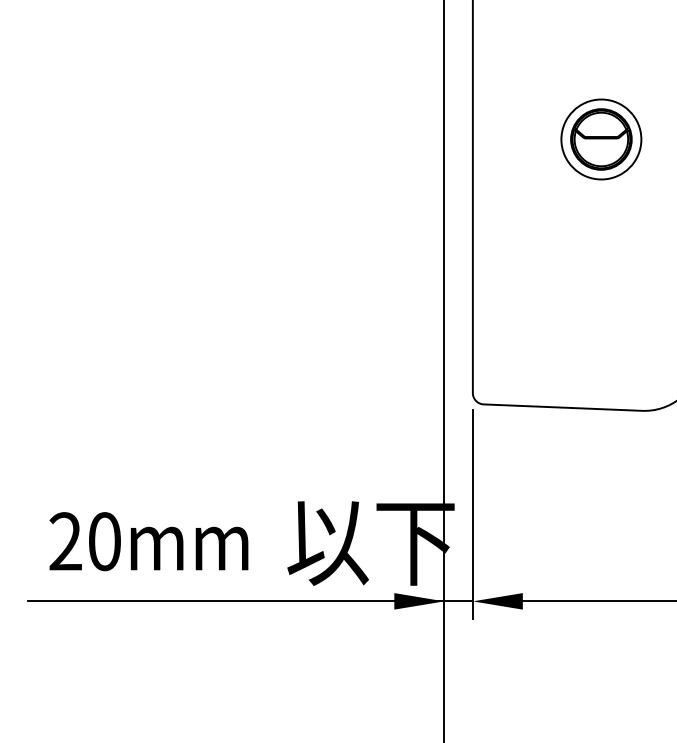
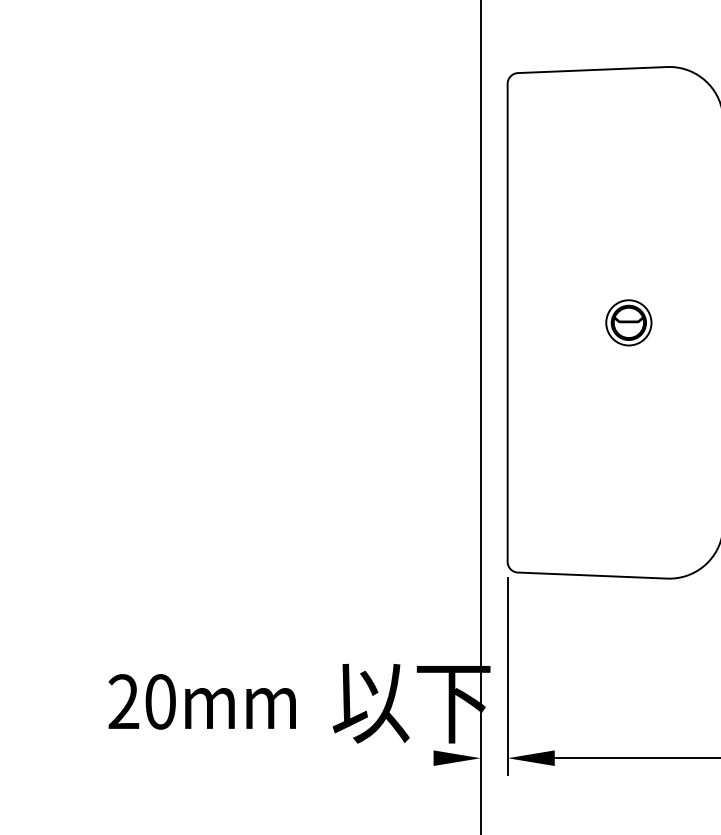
part: (601, 139) -> (628, 322), size x0.6
line: (249, 601) -> (297, 758), removed

